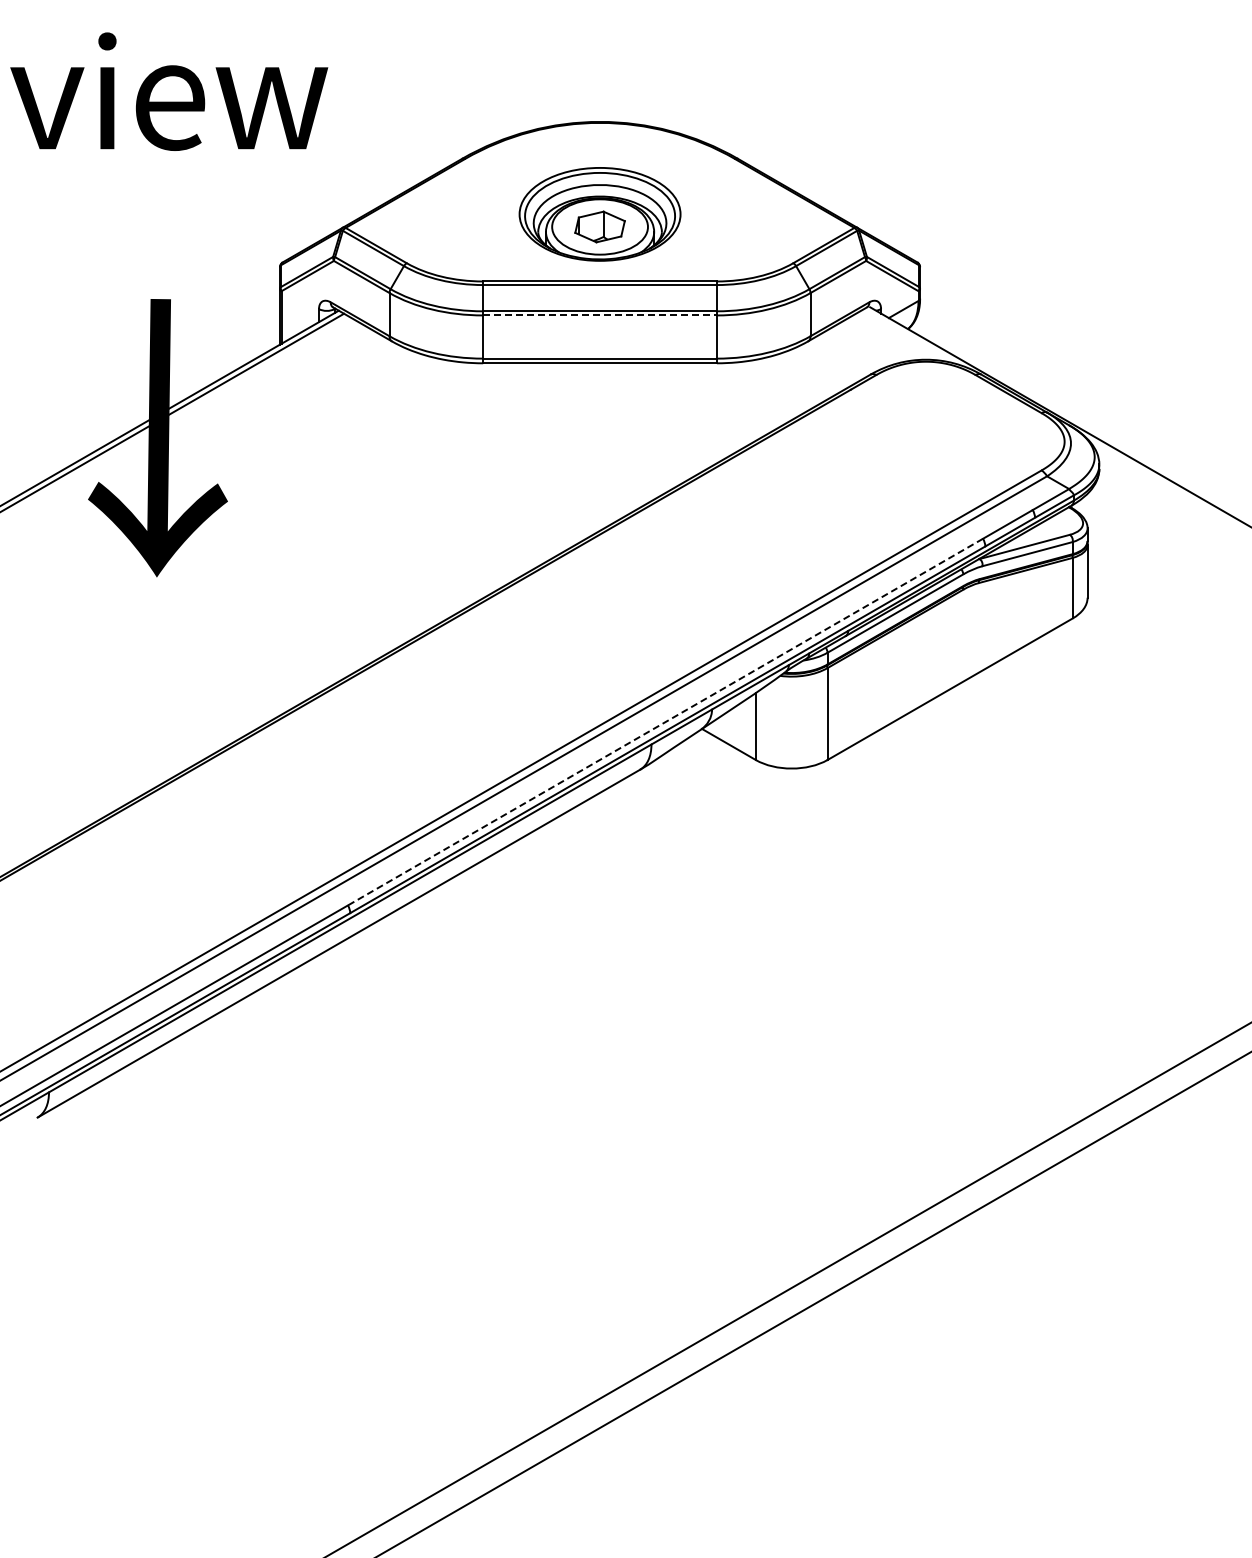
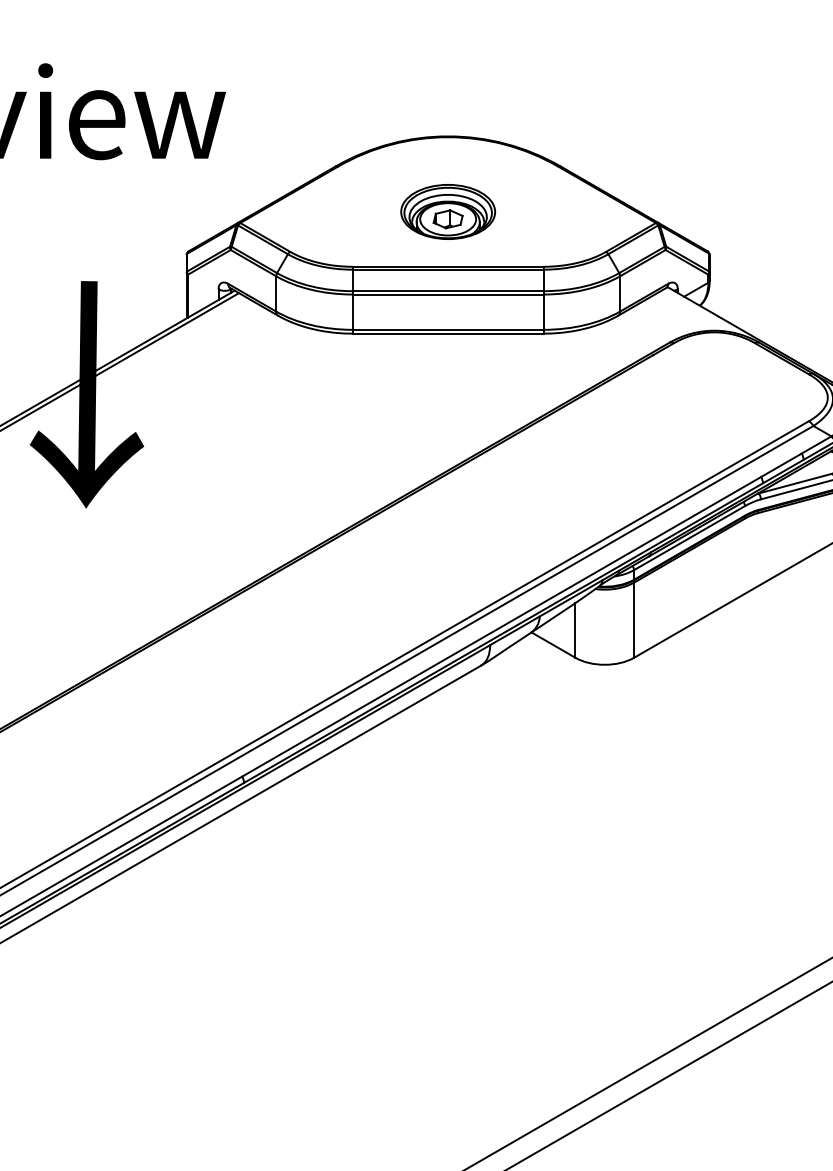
part: (599, 214) -> (447, 212), size x0.71
line: (600, 315) -> (448, 294), dashed -> solid
line: (665, 722) -> (501, 627), dashed -> solid

